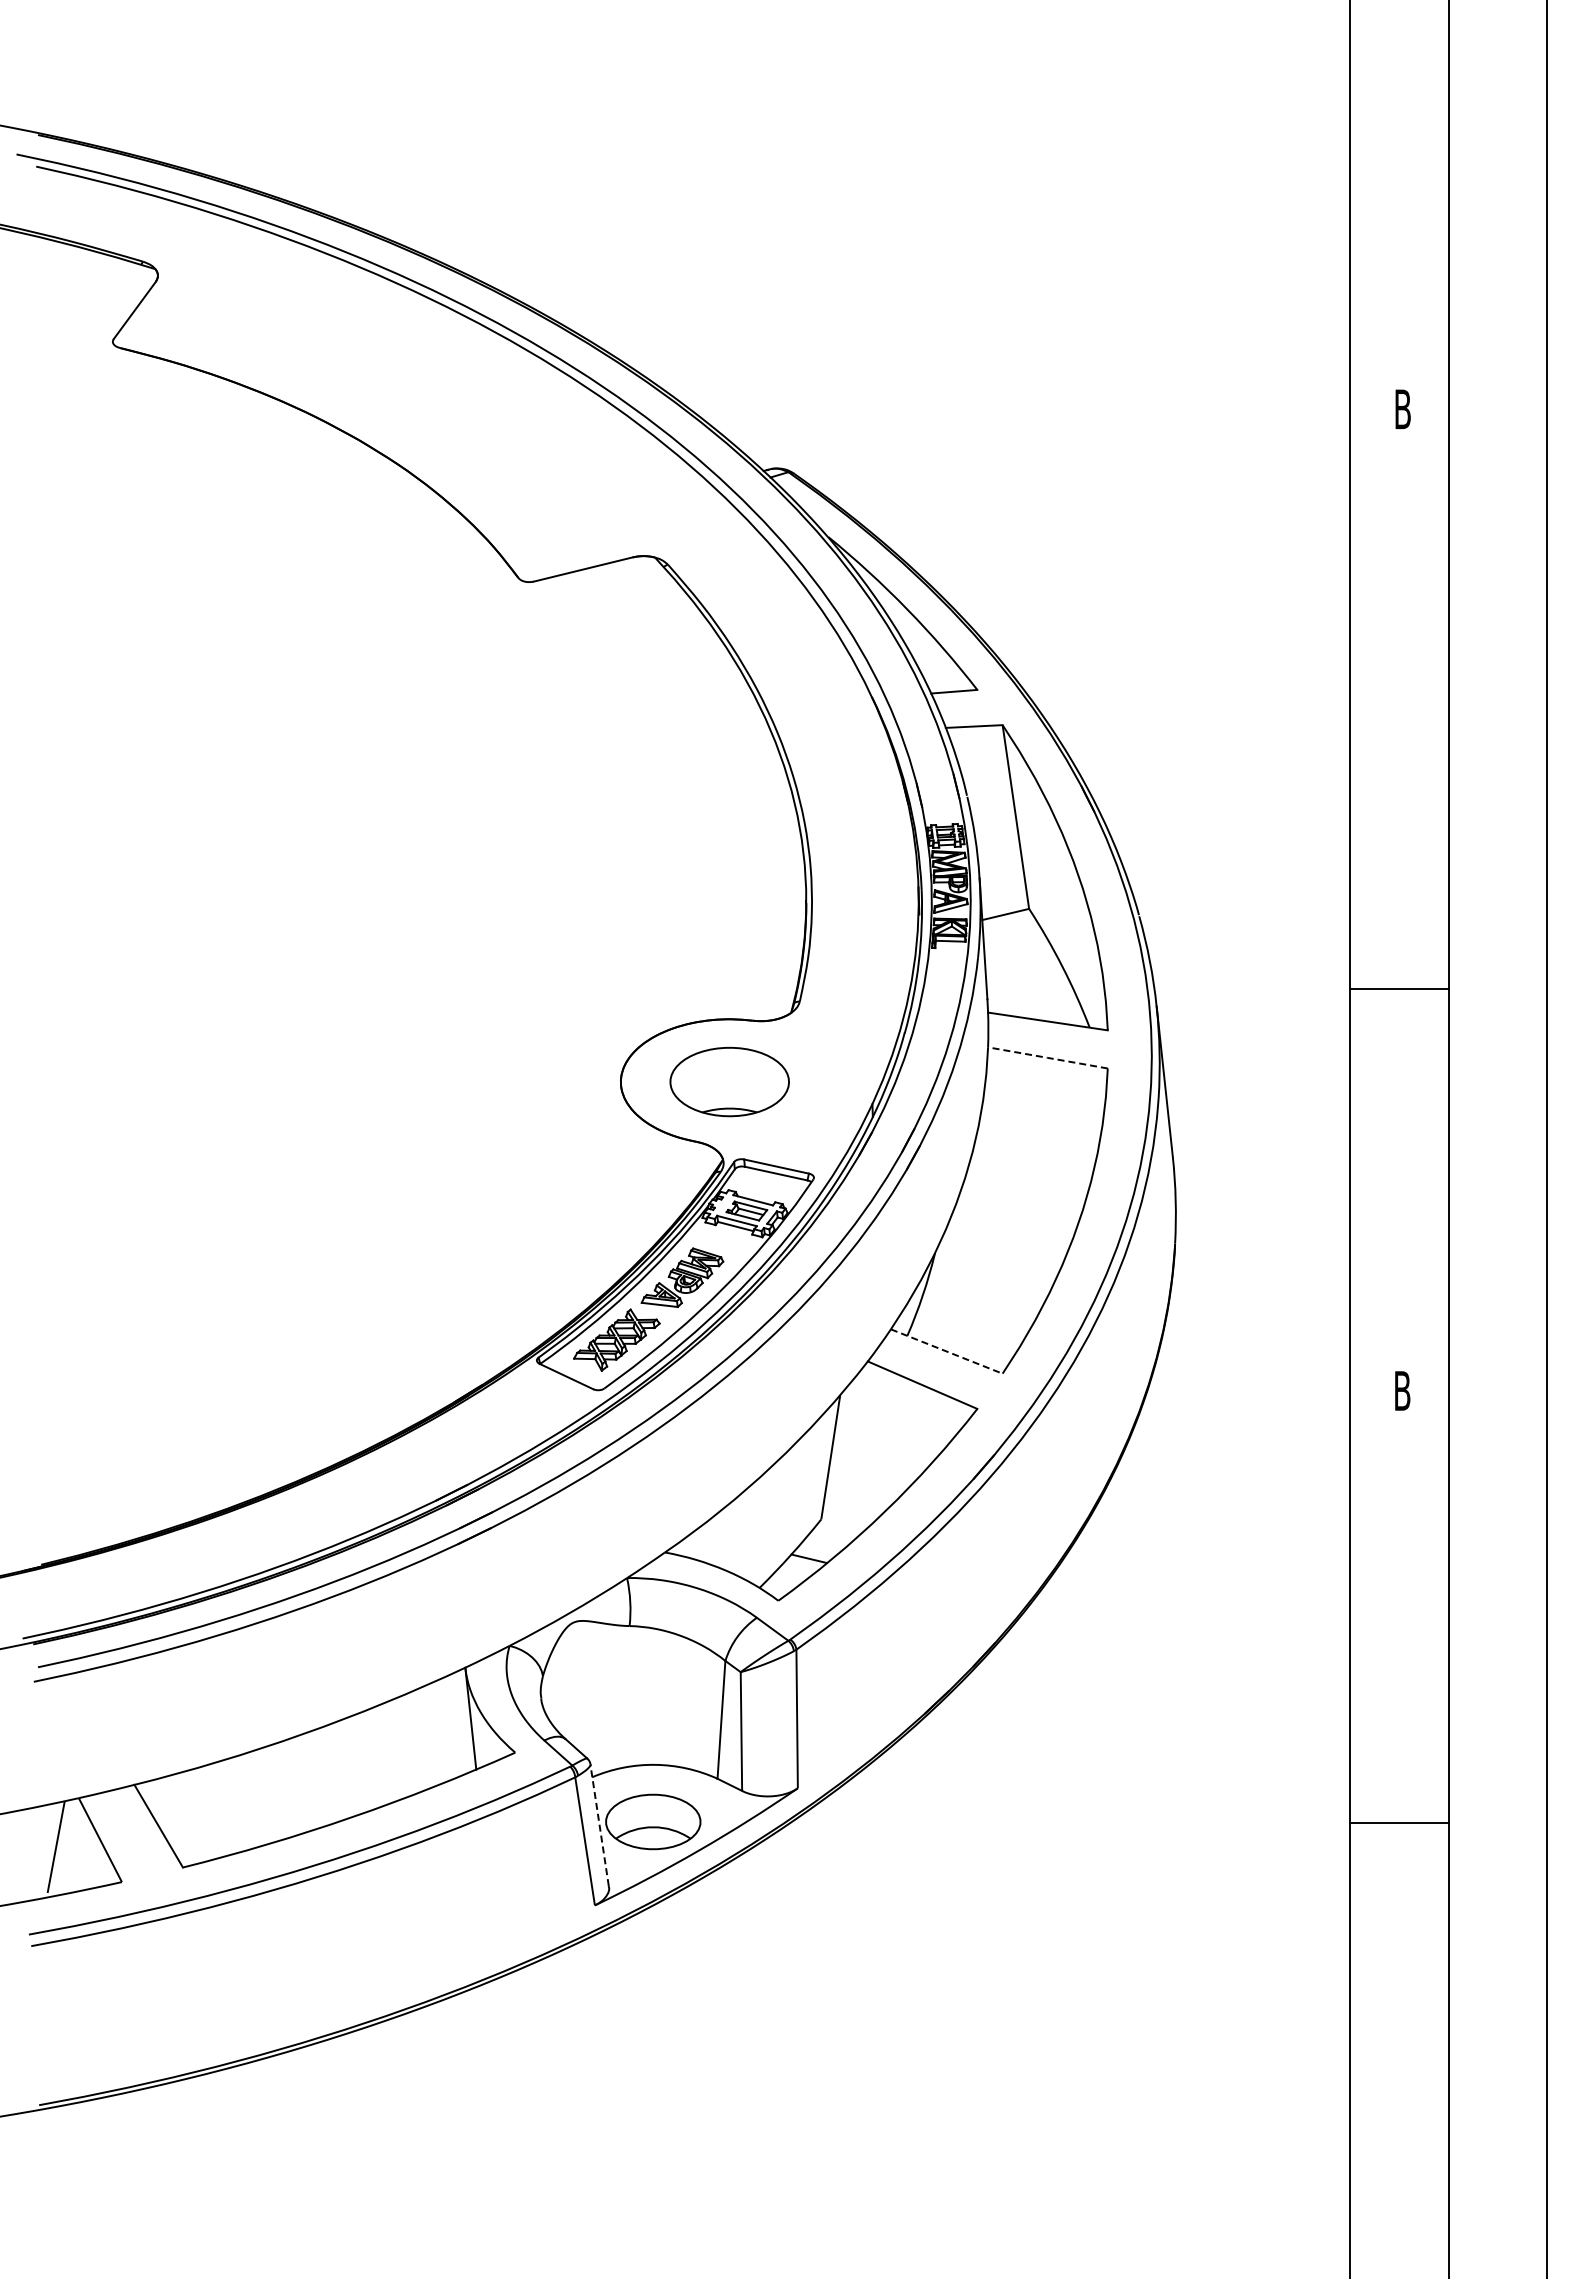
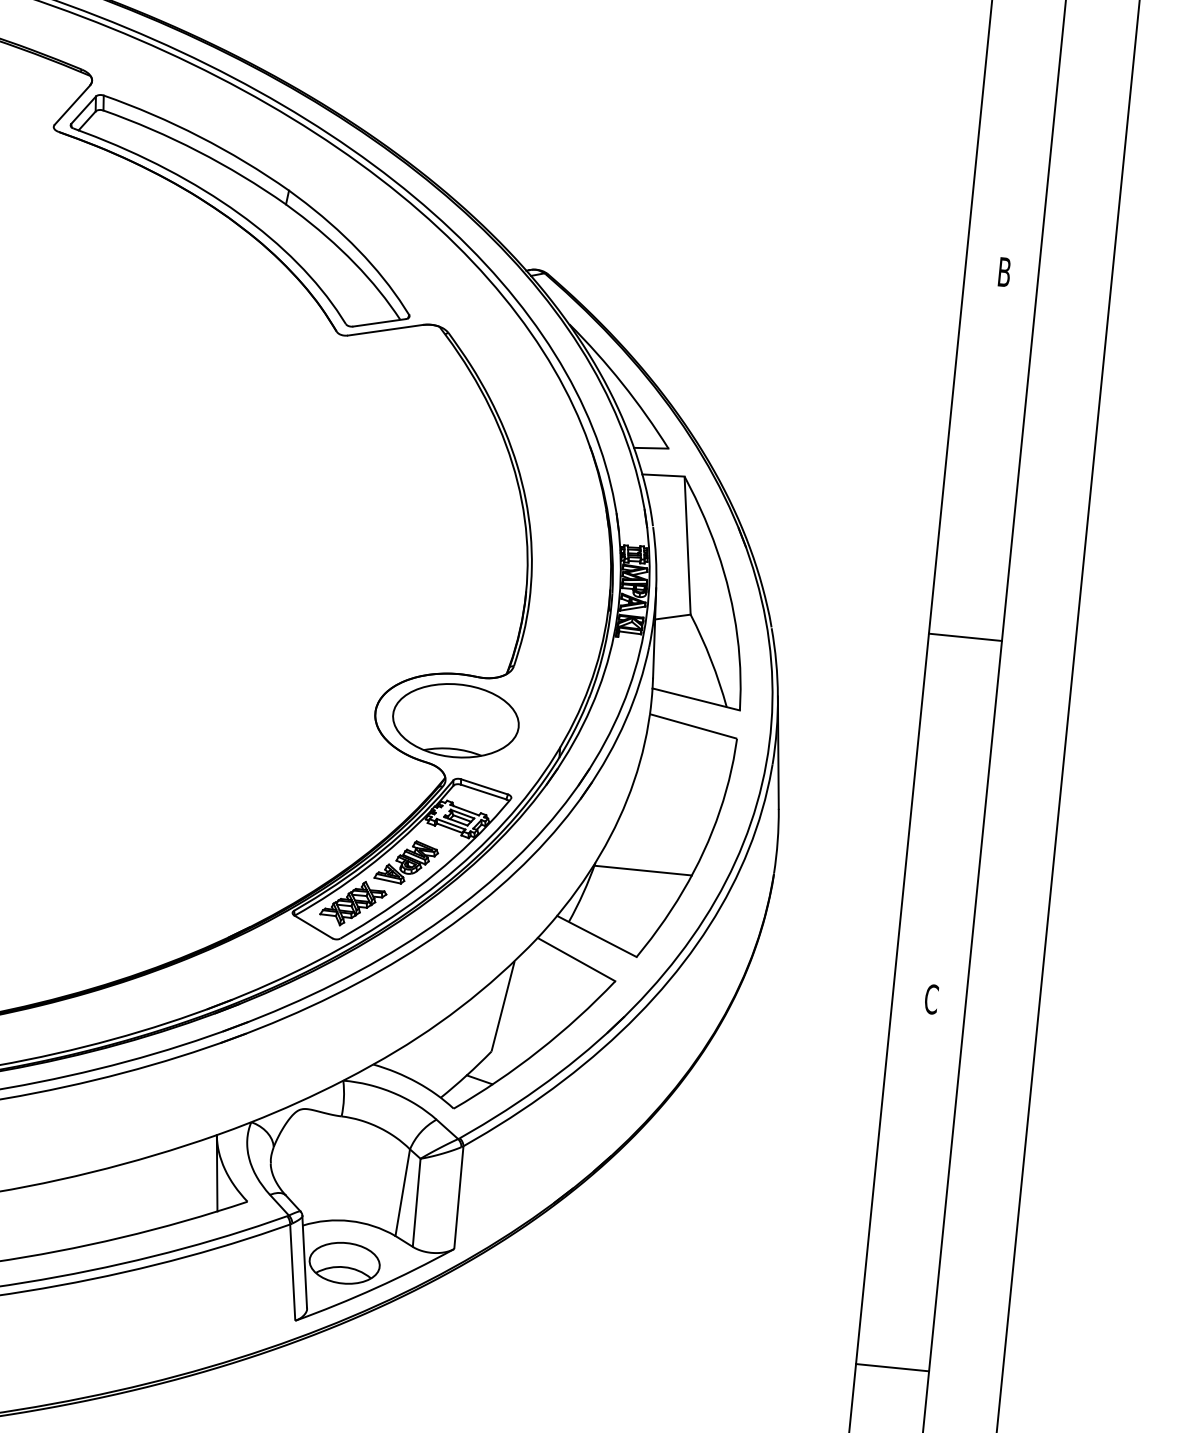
part: (374, 431) -> (240, 212), added
line: (1399, 988) -> (965, 637), moved
line: (1047, 1057) -> (693, 726), dashed -> solid
part: (729, 1081) -> (455, 720), size x1.43
line: (999, 1257) -> (642, 870), added
line: (947, 1351) -> (597, 936), dashed -> solid
text: (1402, 1390) -> (931, 999), B -> C
line: (1399, 1823) -> (892, 1367), moved
line: (599, 1824) -> (304, 1261), dashed -> solid

